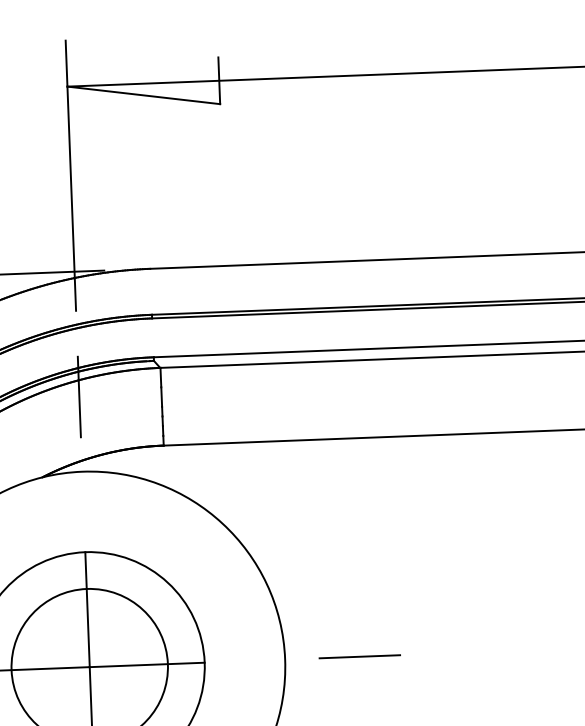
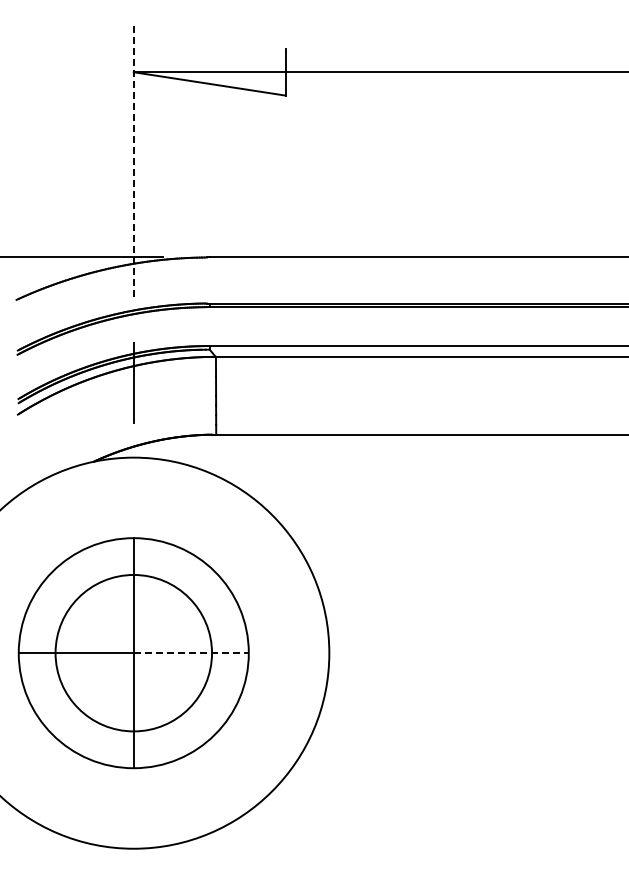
line: (70, 174) -> (133, 160), solid -> dashed
line: (359, 657) -> (403, 653), removed
line: (147, 665) -> (191, 653), solid -> dashed

